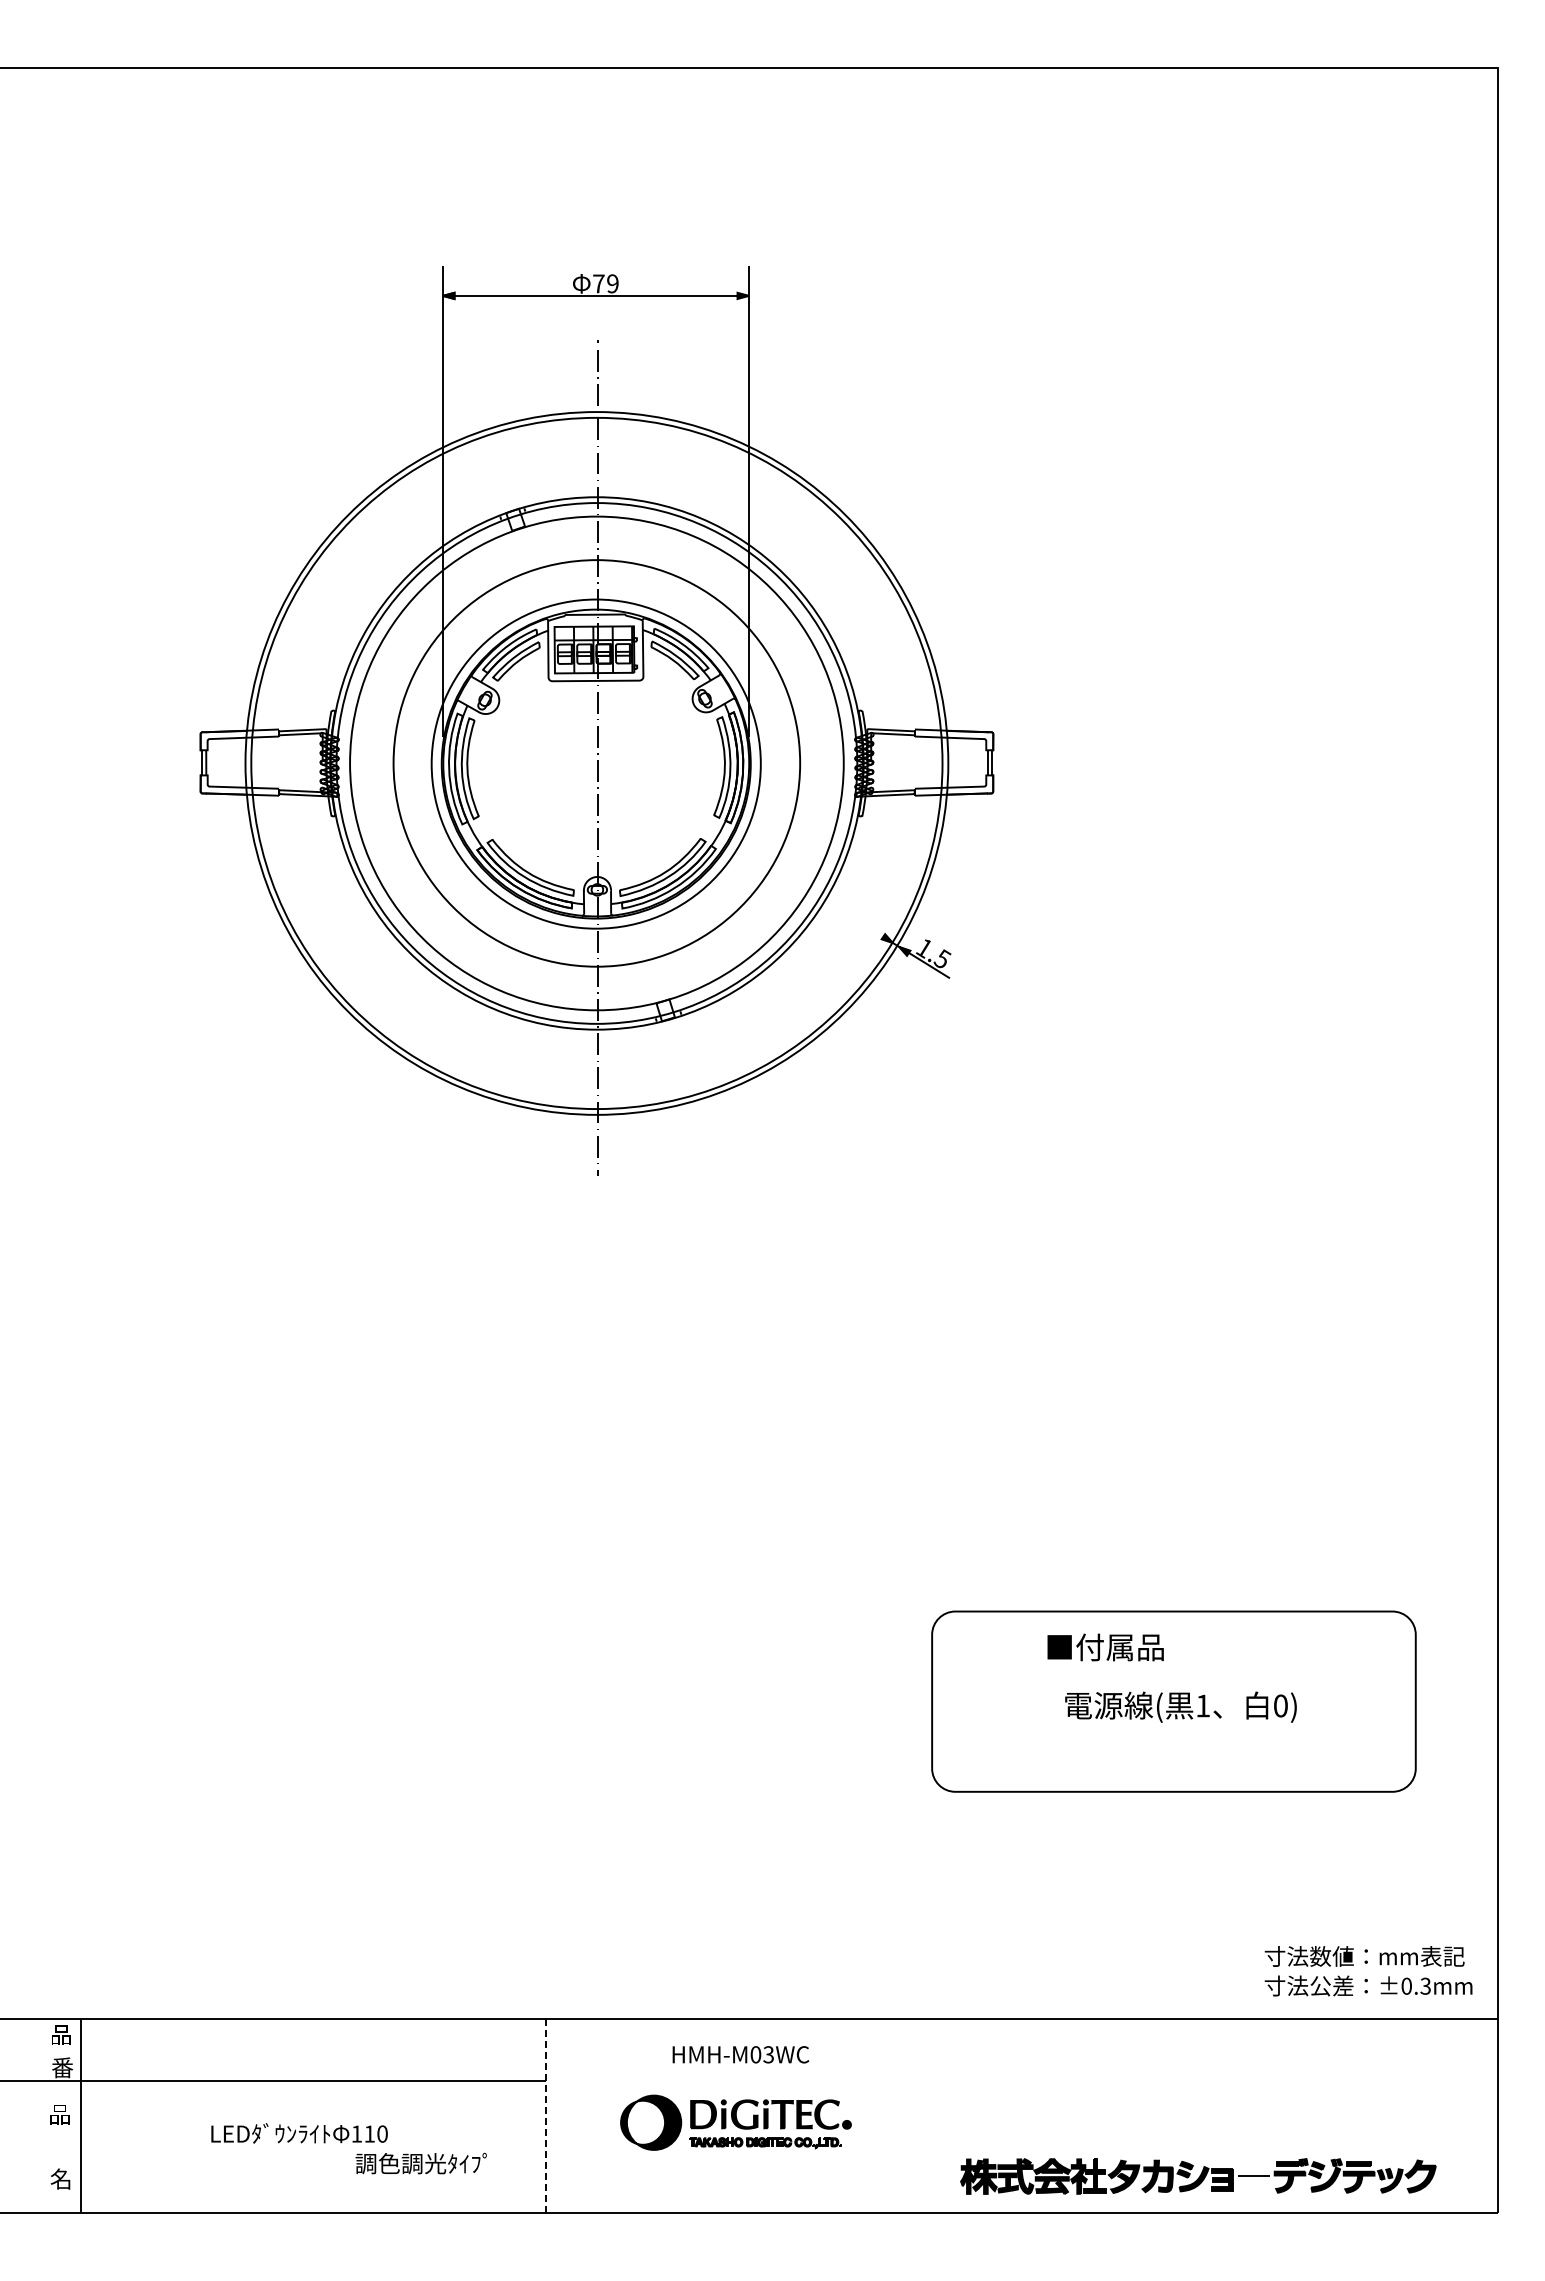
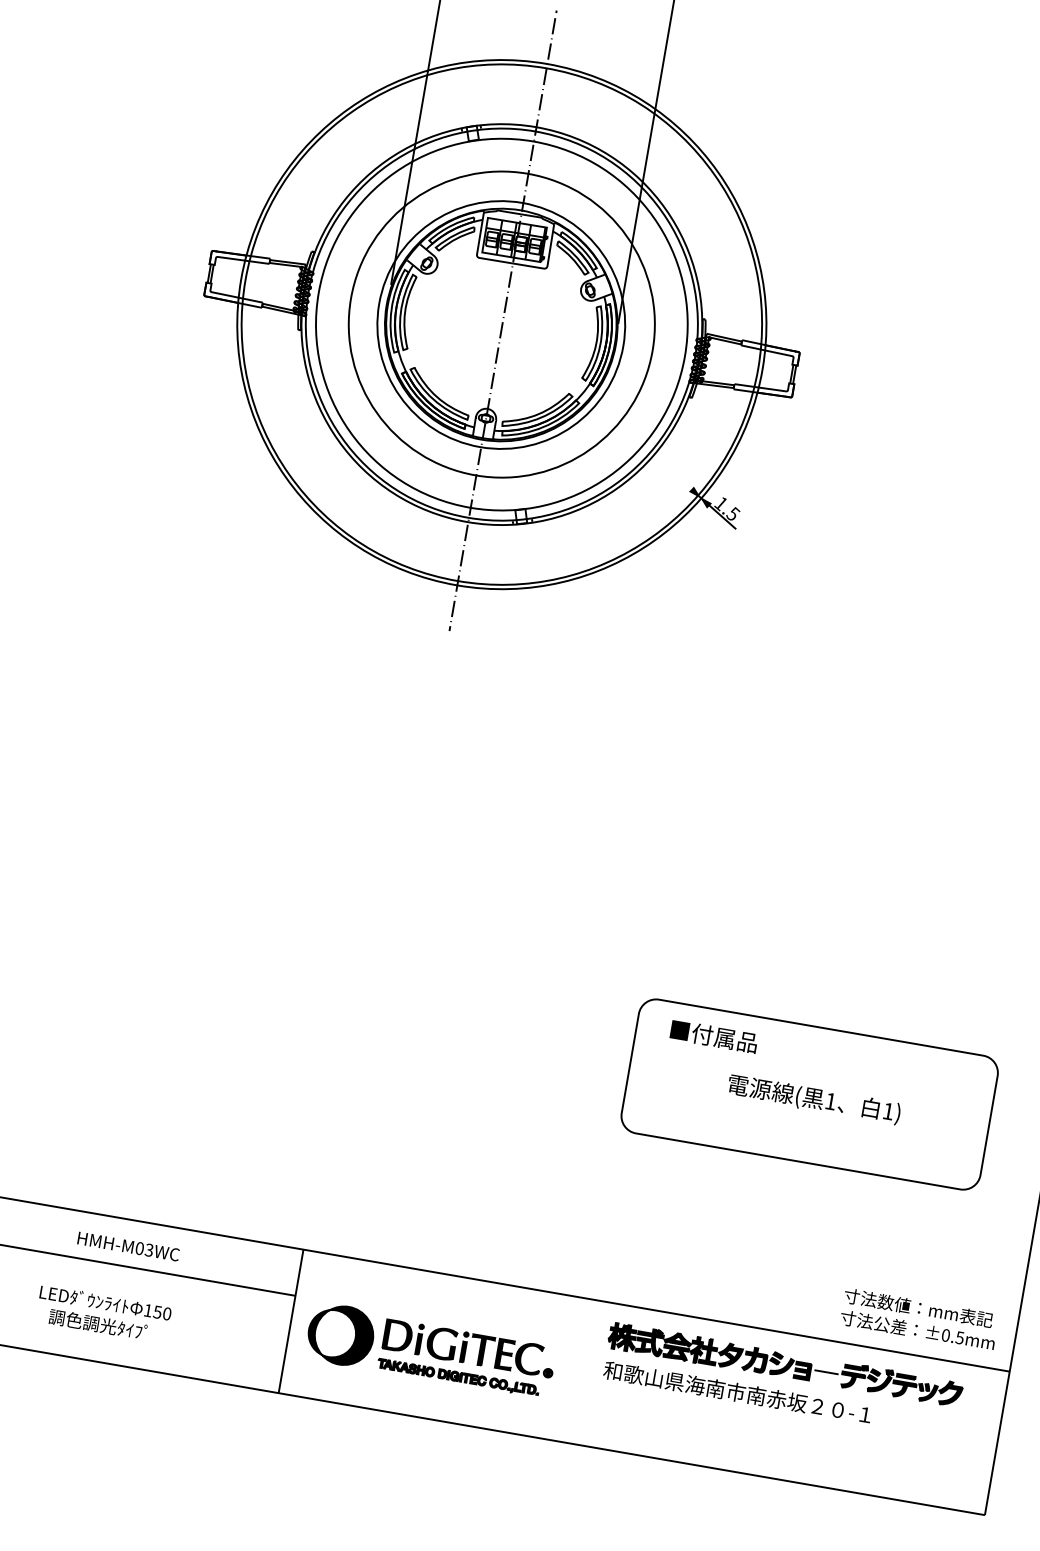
text: (1105, 1647) -> (713, 1036), moved
text: (1280, 1705) -> (888, 1111), 0) -> 1)
text: (1425, 1985) -> (959, 1337), ±0.3mm -> ±0.5mm
text: (740, 2054) -> (128, 1246), moved
part: (1146, 2107) -> (737, 1392), added
line: (546, 2115) -> (291, 1321), dashed -> solid
part: (735, 2122) -> (430, 1350), size x1.43
text: (369, 2133) -> (157, 1311), 110 -> 150
text: (420, 2163) -> (97, 1324), moved
part: (1198, 2176) -> (785, 1365), moved

